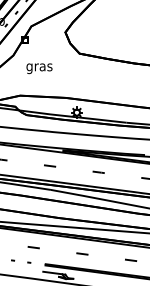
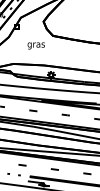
text: (38, 68) -> (35, 45), moved

